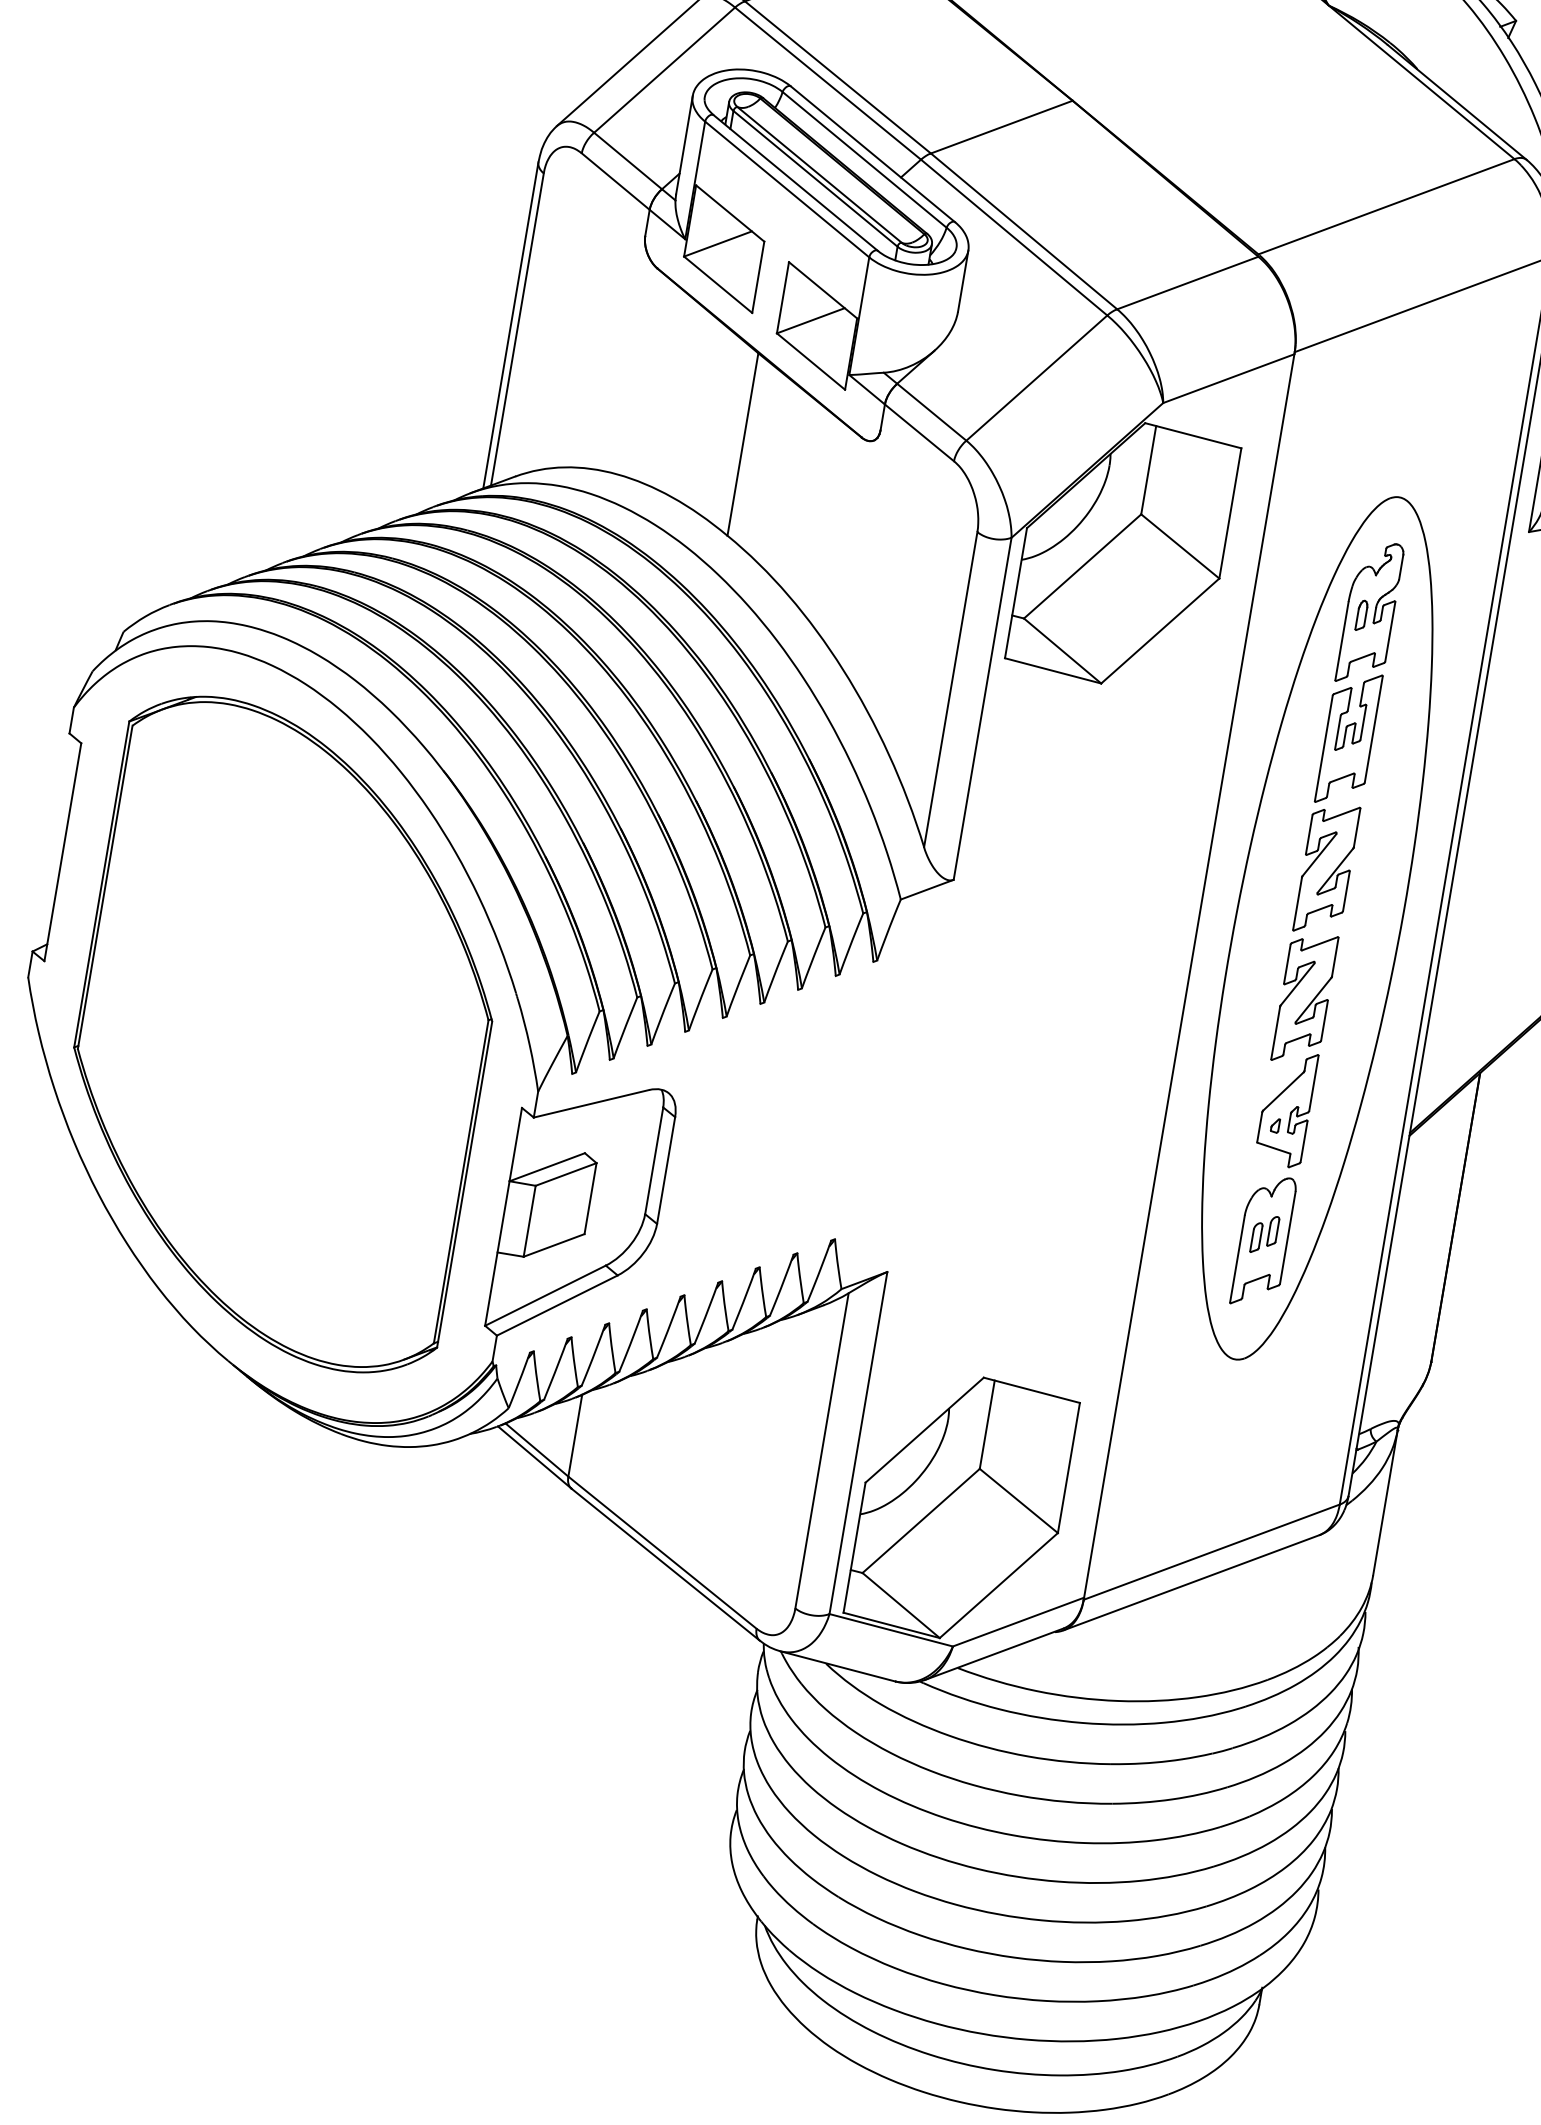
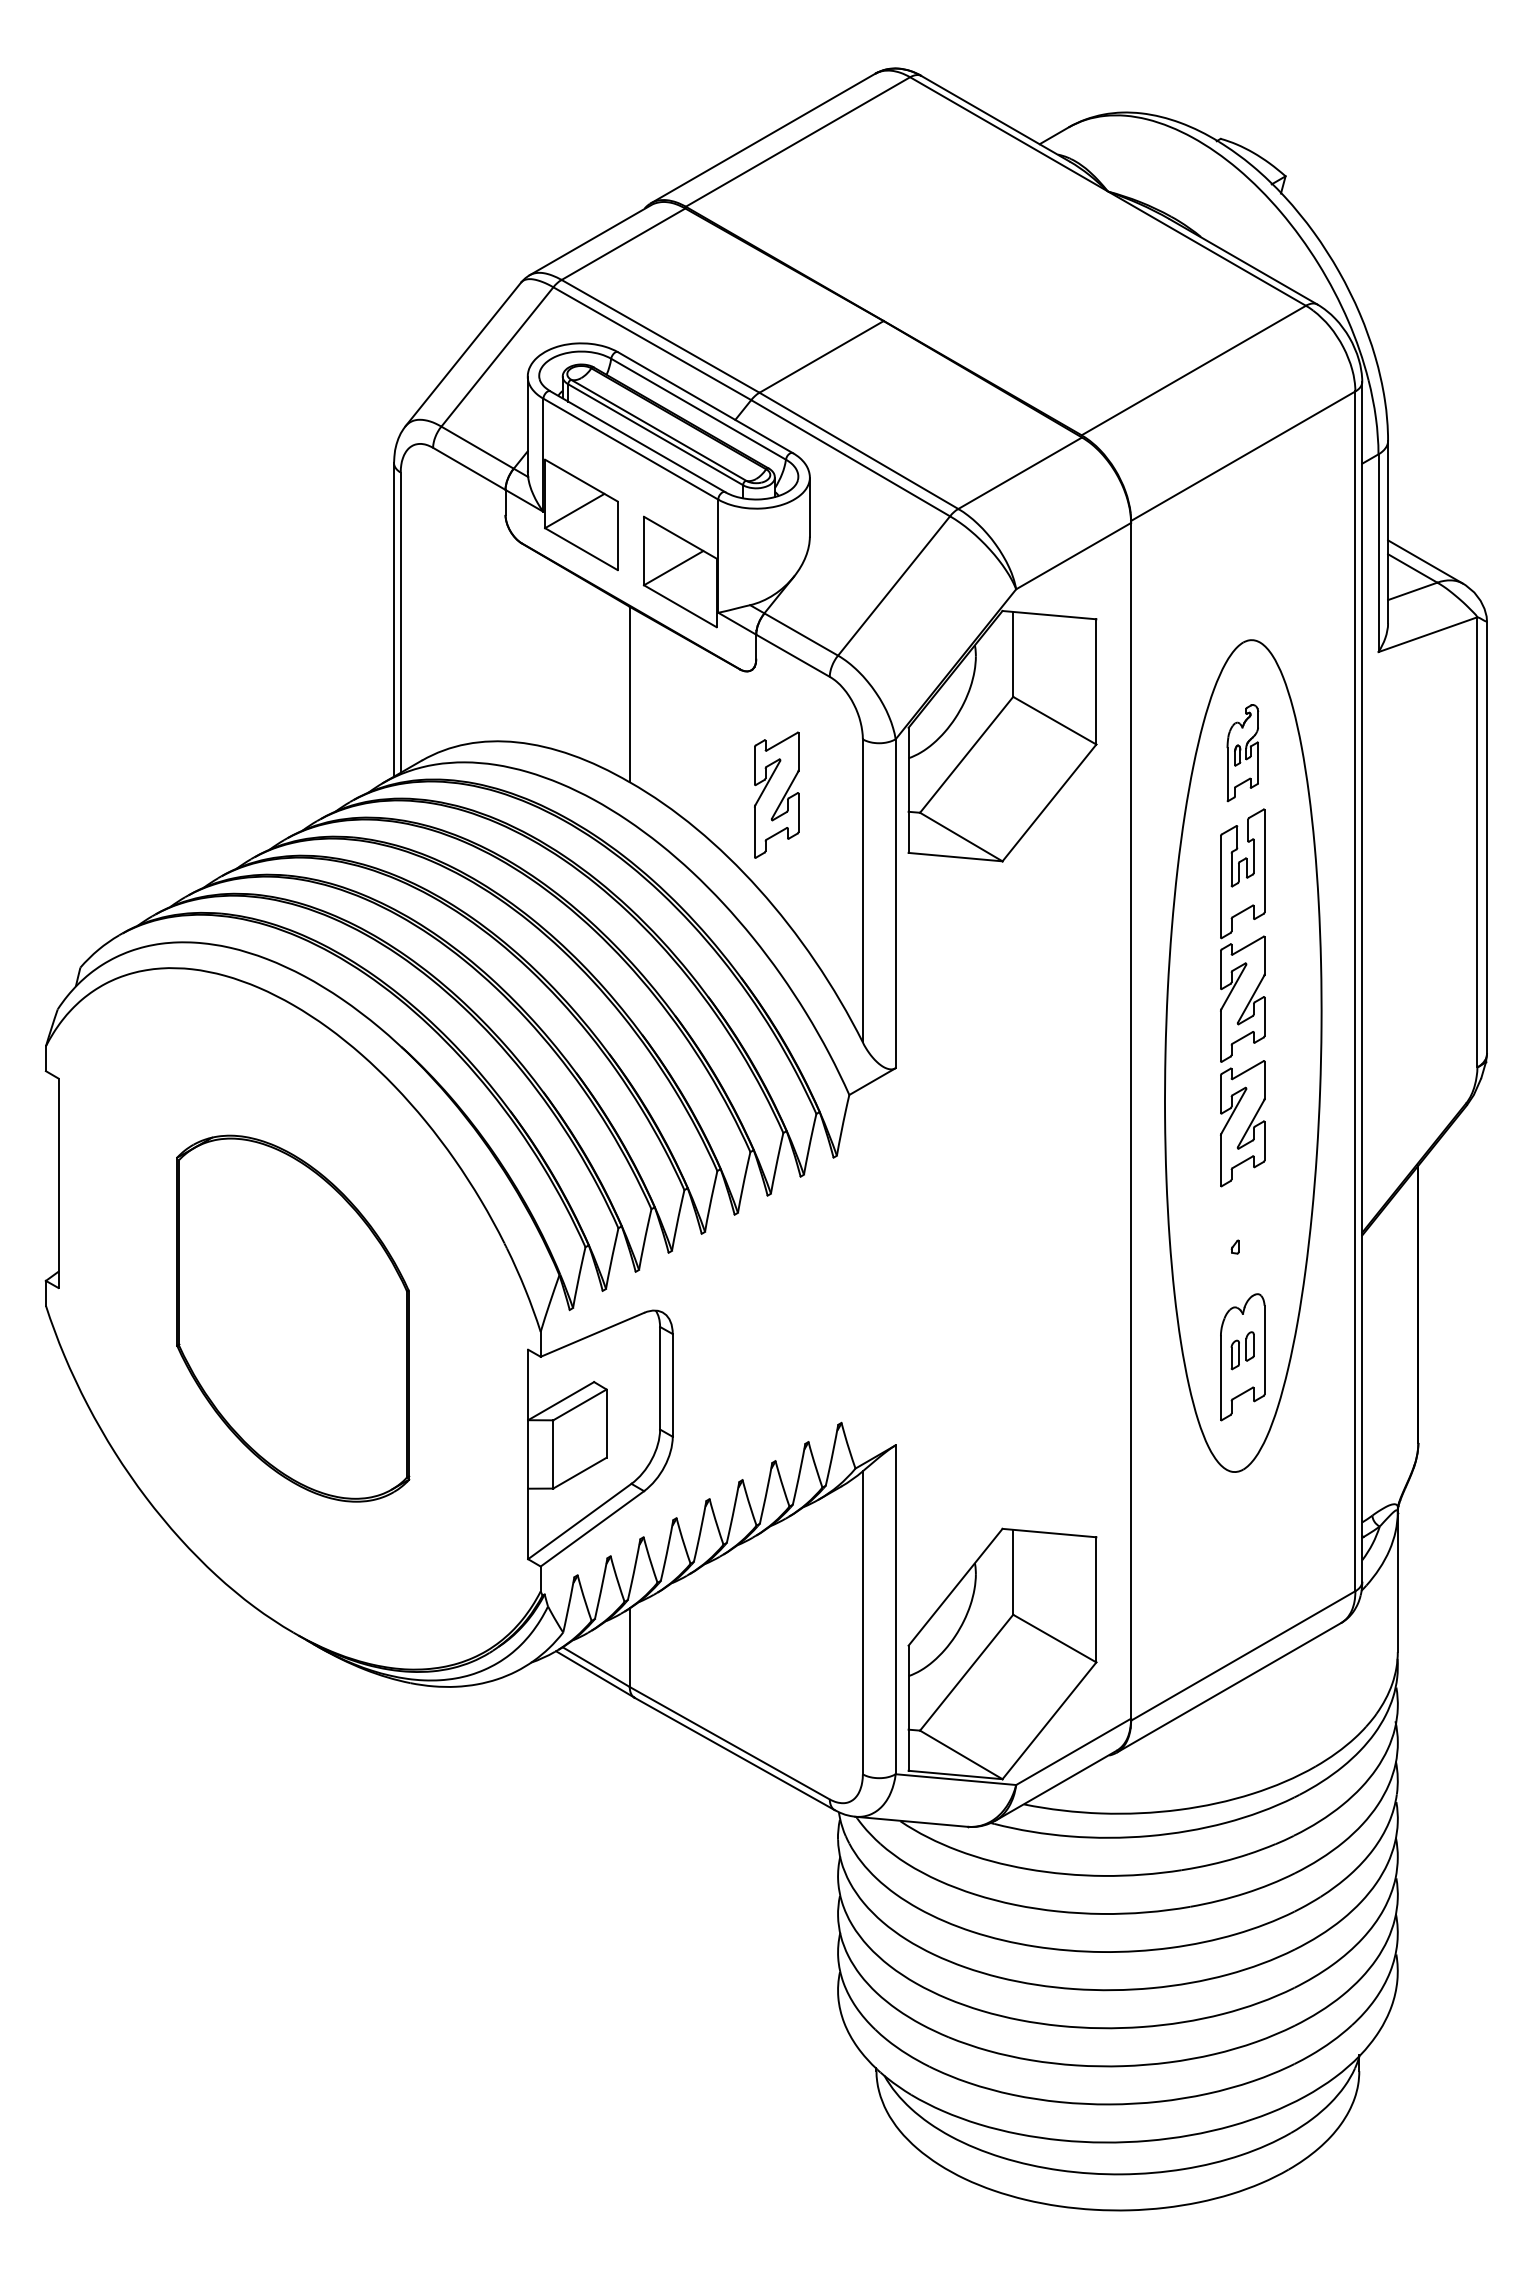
part: (877, 574) -> (776, 794), added
part: (1369, 612) -> (1242, 752), size x0.7
part: (282, 1034) -> (292, 1318), size x0.6
part: (1286, 1107) -> (1242, 1228), removed

